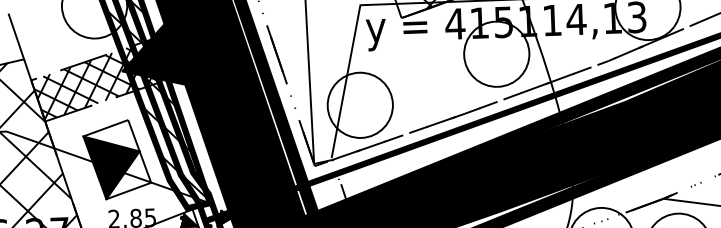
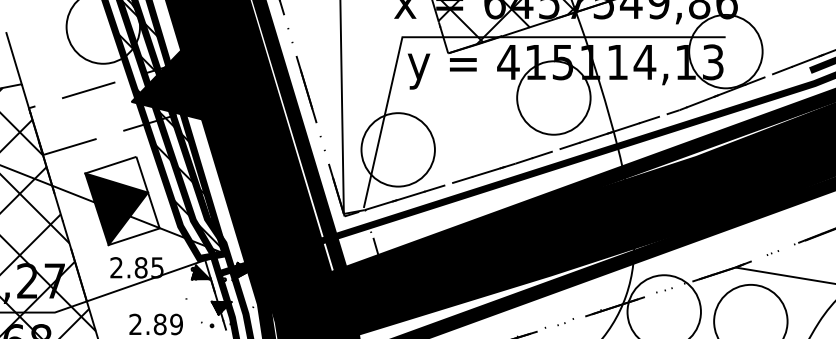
hatch: (100, 78) -> (107, 109), removed

